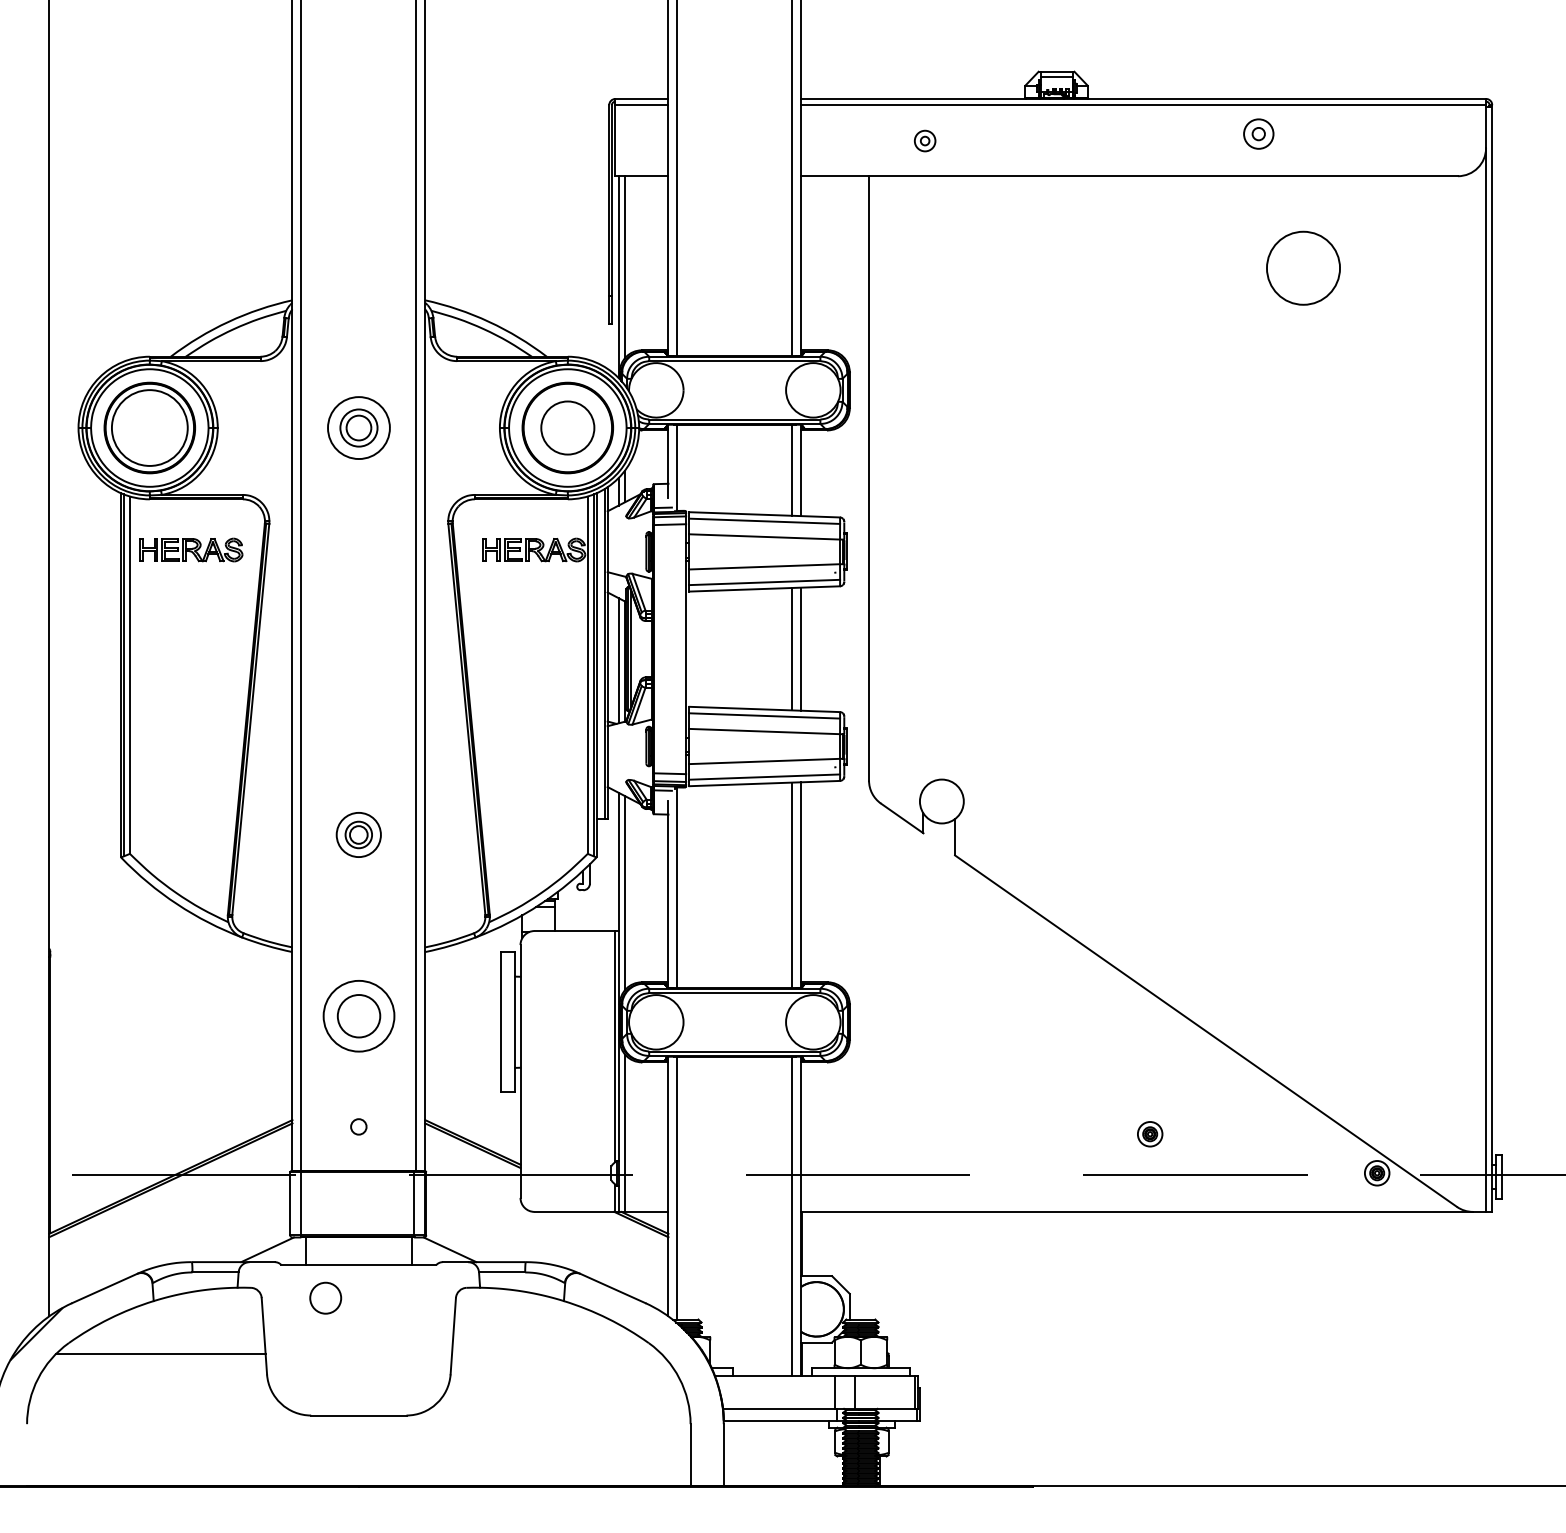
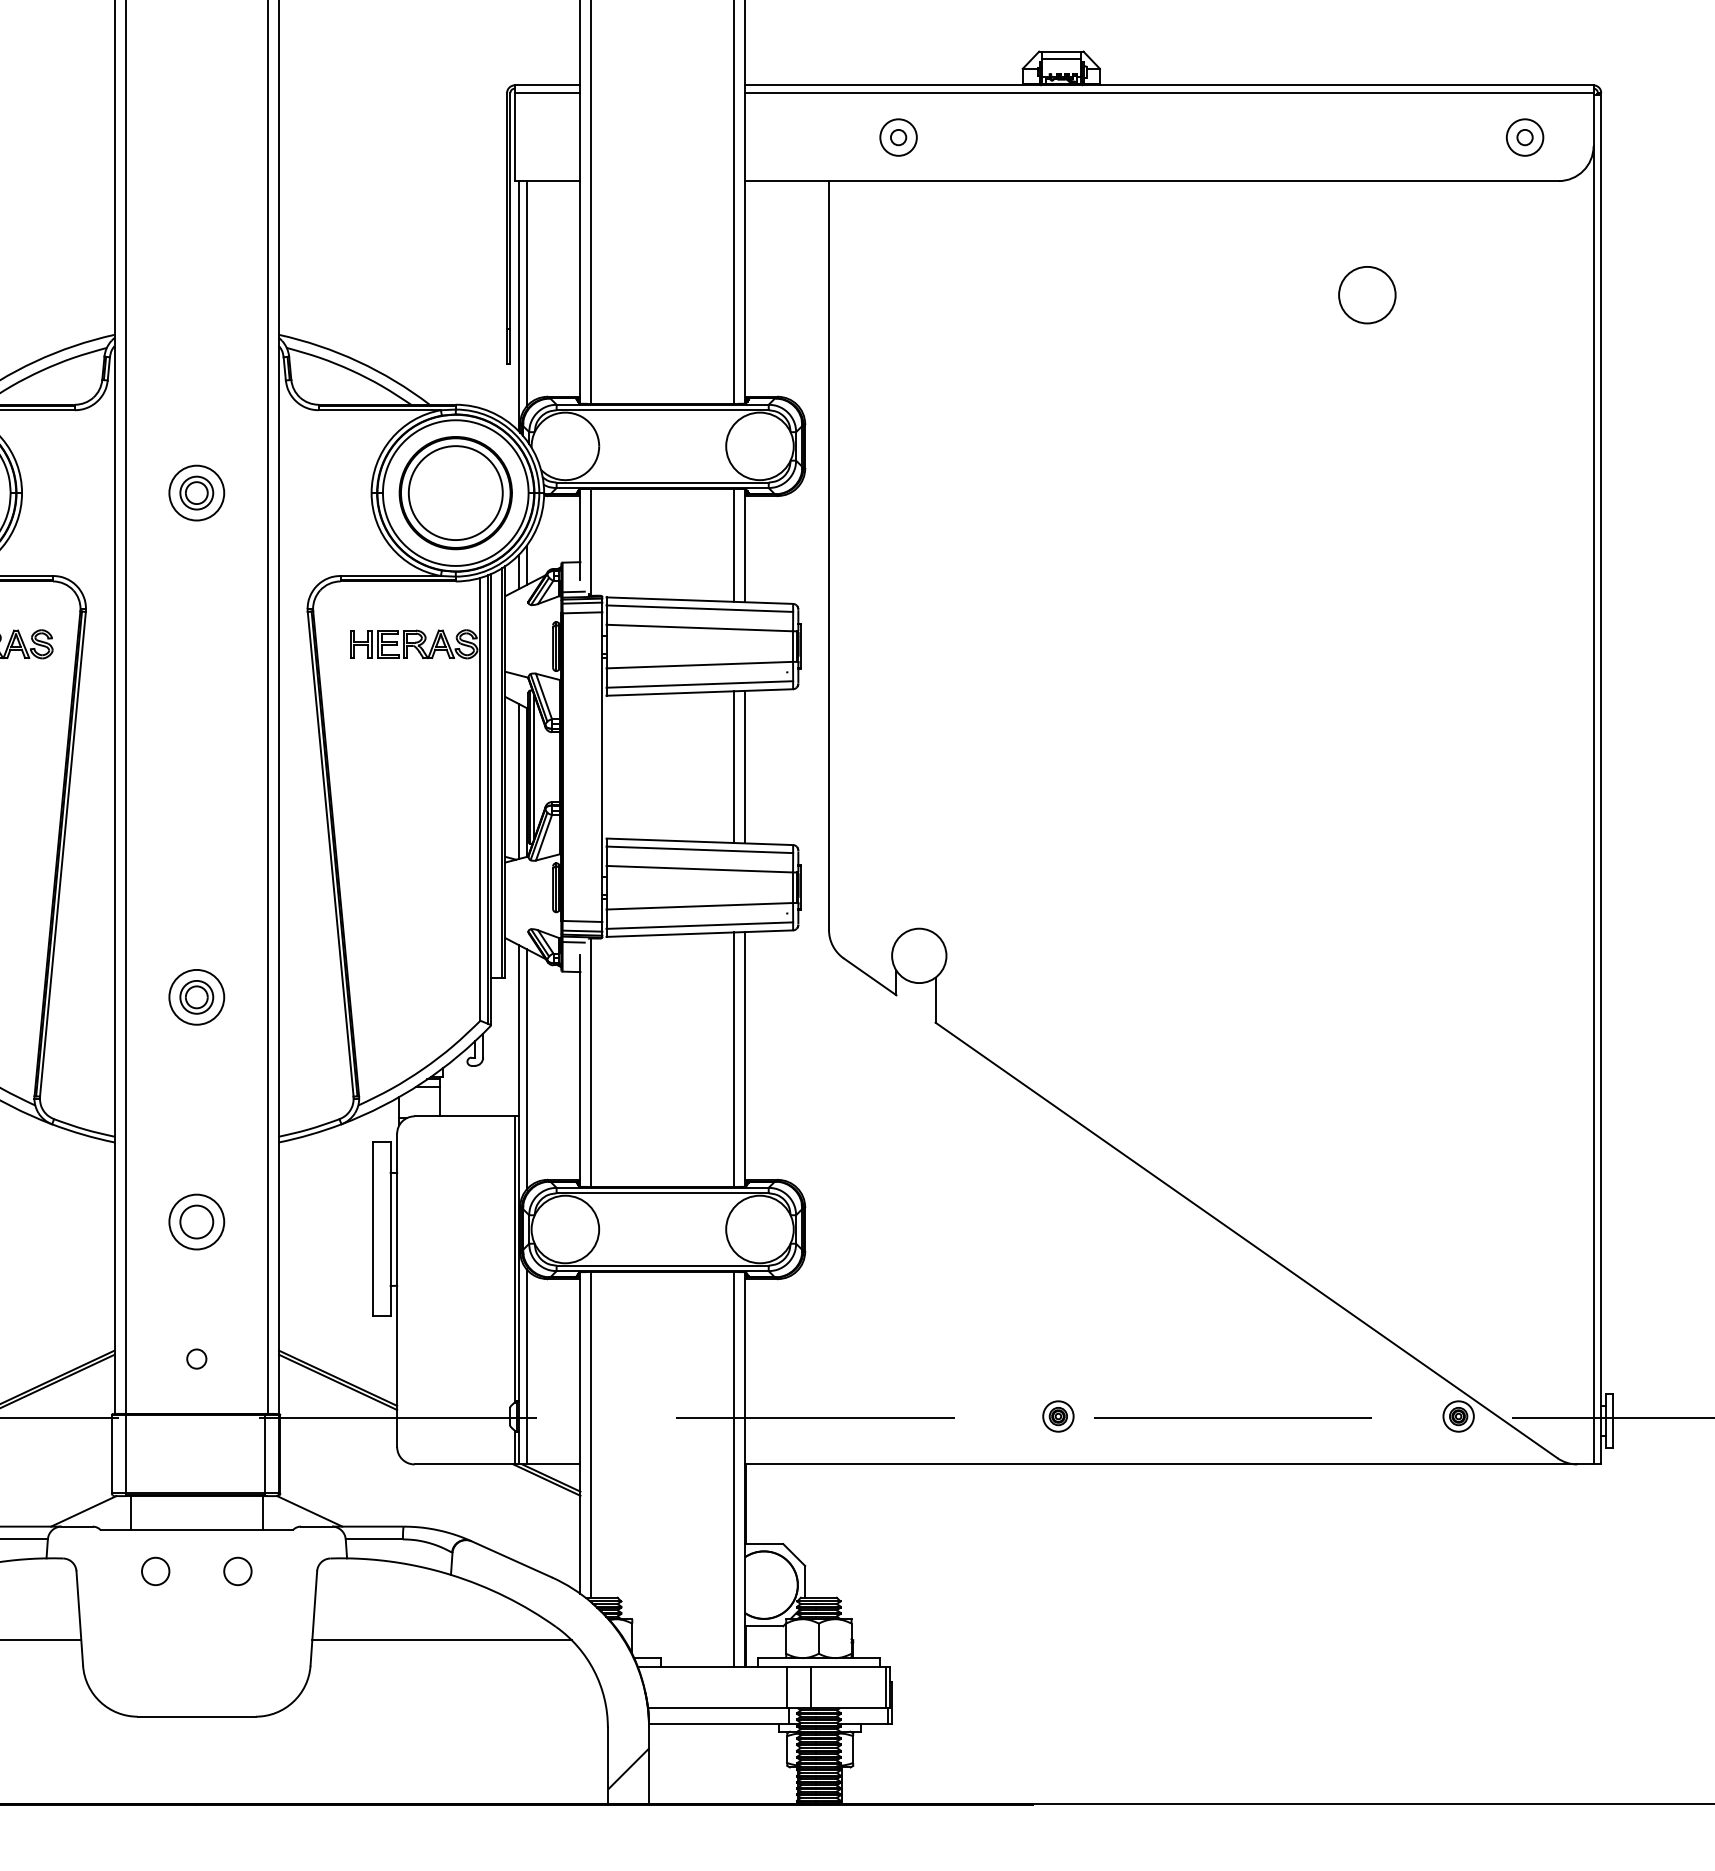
part: (1258, 133) -> (1524, 136), moved
part: (924, 140) -> (897, 136), size x1.43
circle: (1303, 268) -> (1367, 295), size x0.62
part: (358, 427) -> (196, 492), size x0.71
circle: (567, 427) -> (455, 492), size x1.43
part: (358, 1016) -> (196, 1222), size x0.62
part: (1150, 1134) -> (1058, 1416), moved
circle: (325, 1298) -> (155, 1571), size x0.71
circle: (391, 1298) -> (237, 1571), added
line: (556, 1353) -> (441, 1639), added
hatch: (706, 1457) -> (627, 1768), added

